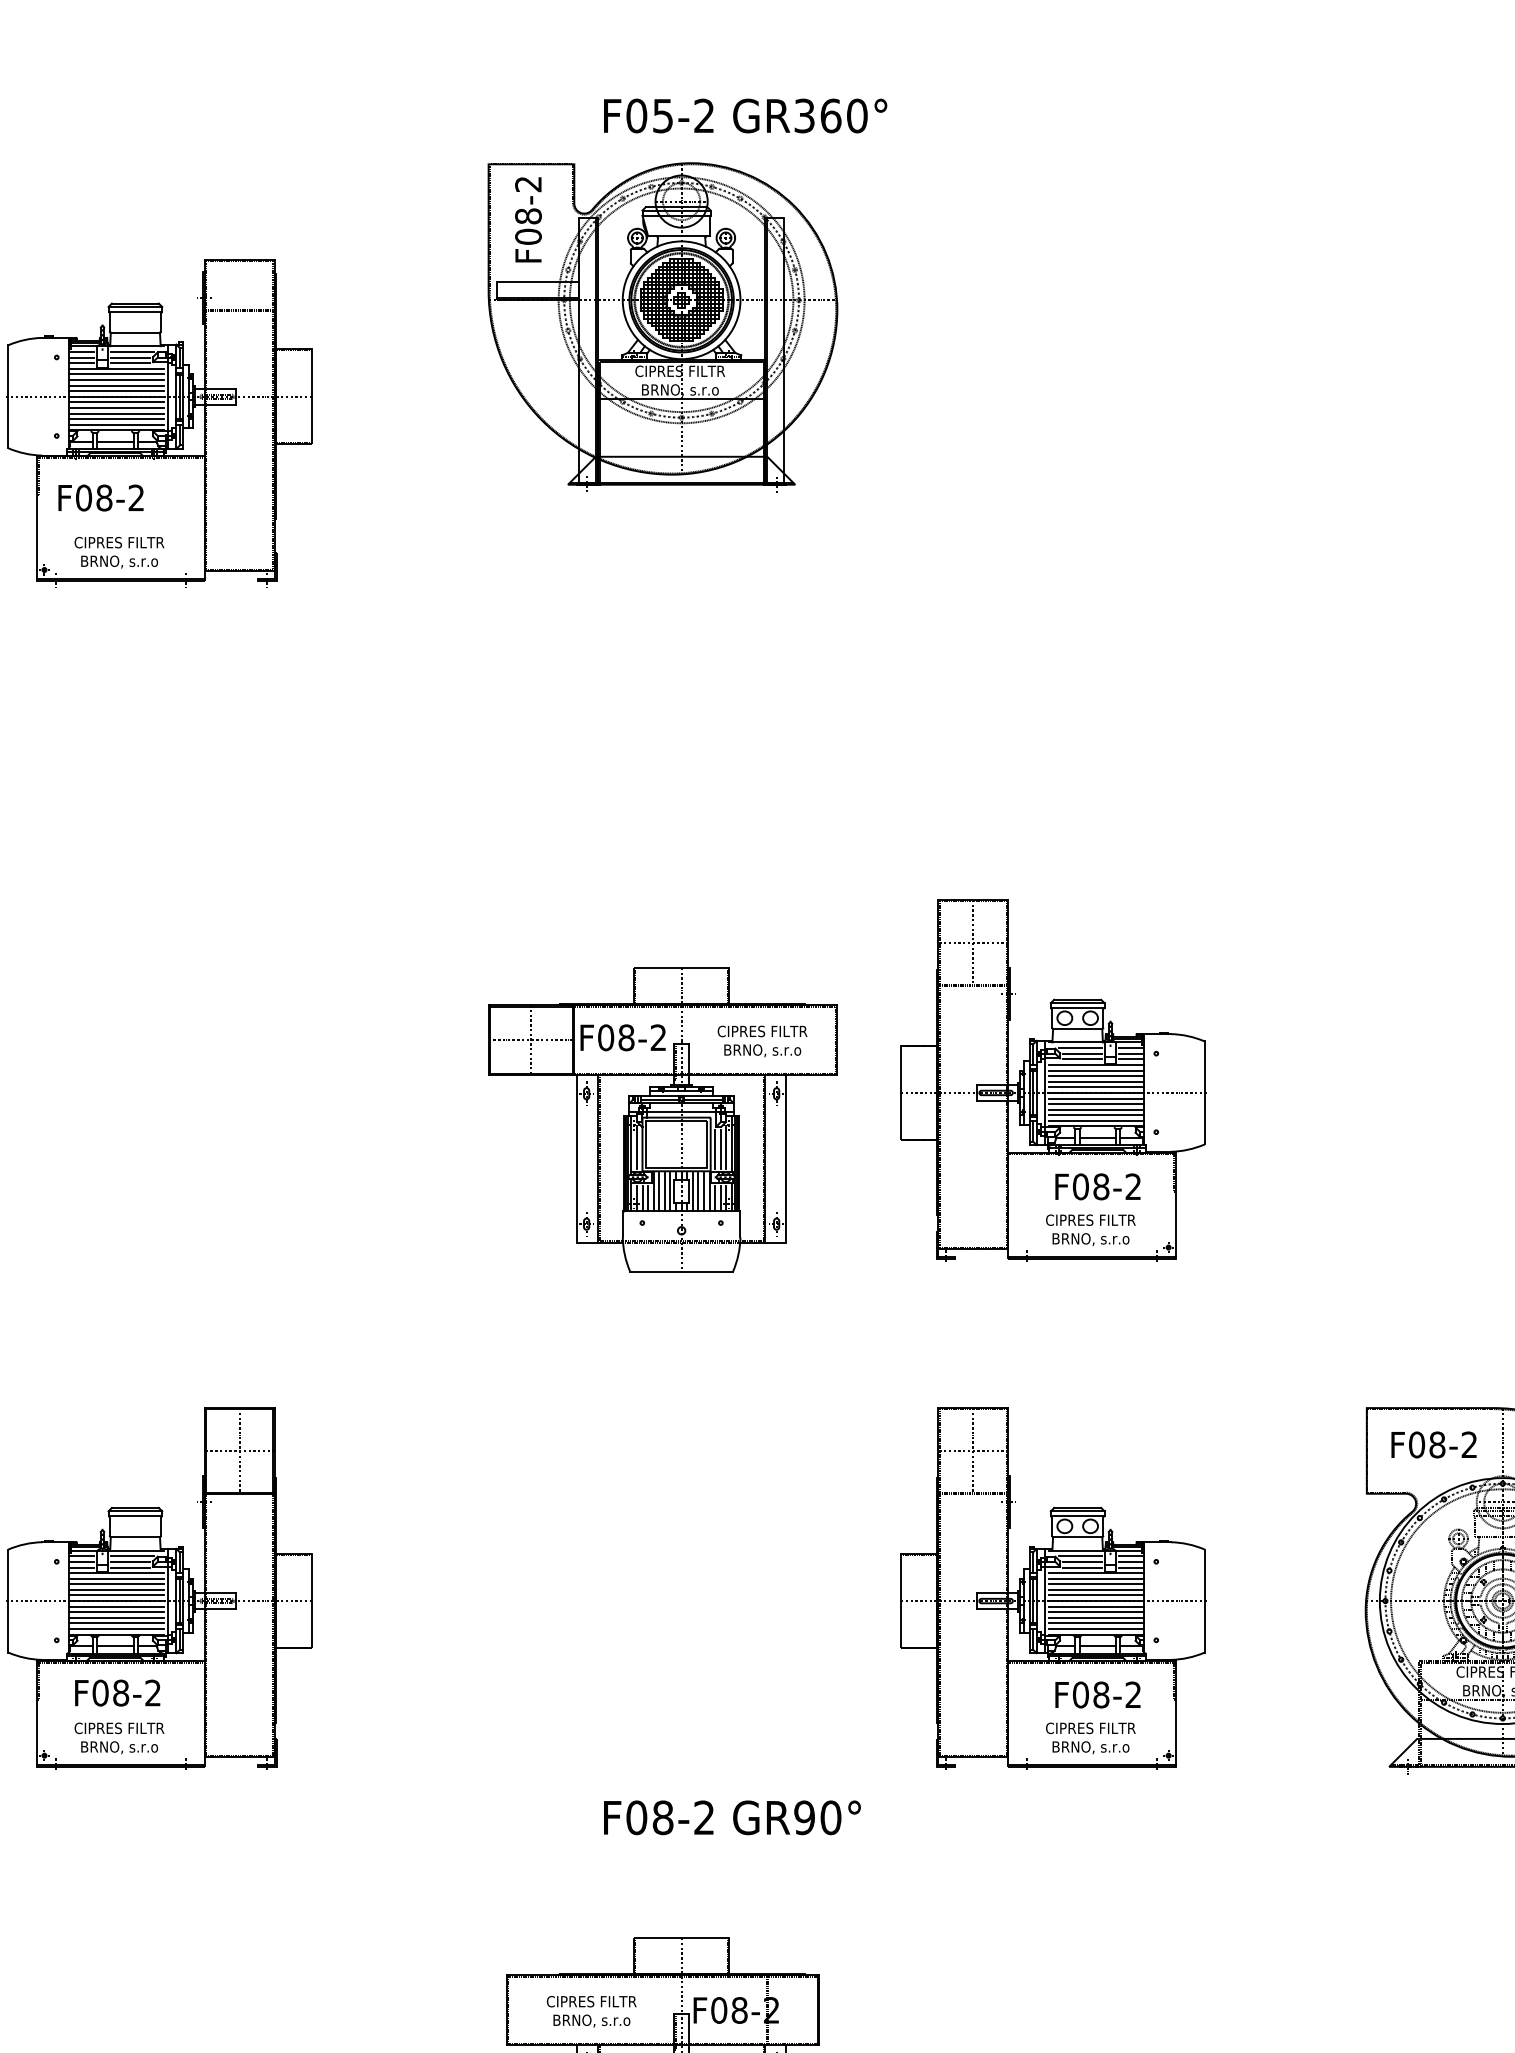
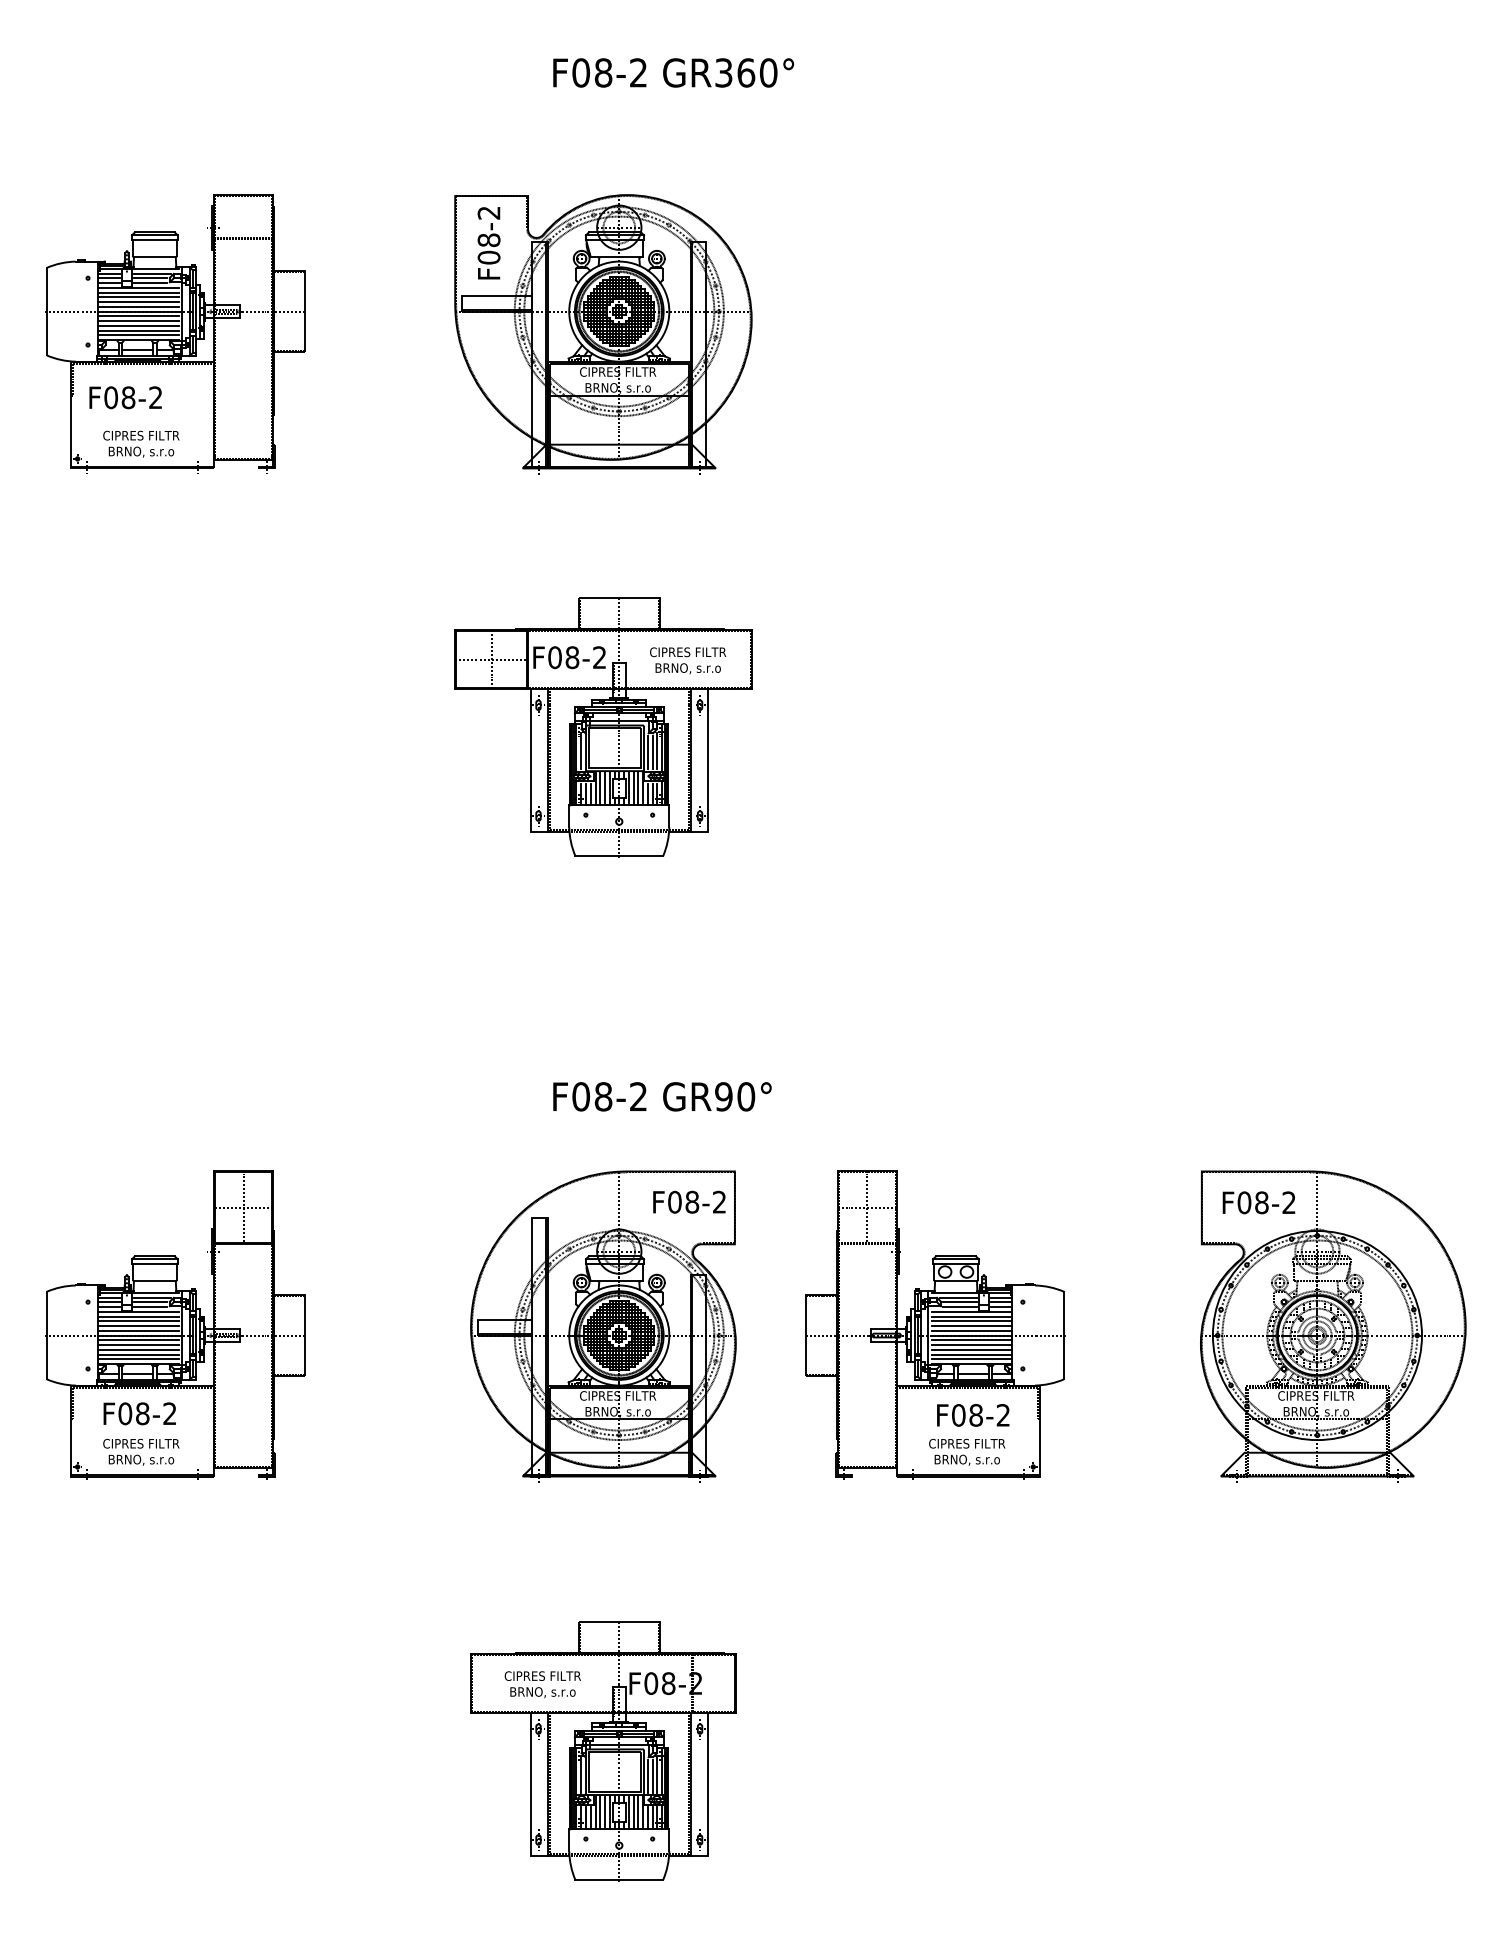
text: (663, 115) -> (603, 72), F05-2 -> F08-2
part: (663, 327) -> (603, 334), moved
part: (1053, 1079) -> (935, 892), removed
part: (663, 1119) -> (603, 727), moved
part: (663, 1590) -> (603, 1326), added
text: (732, 1817) -> (662, 1096), moved

